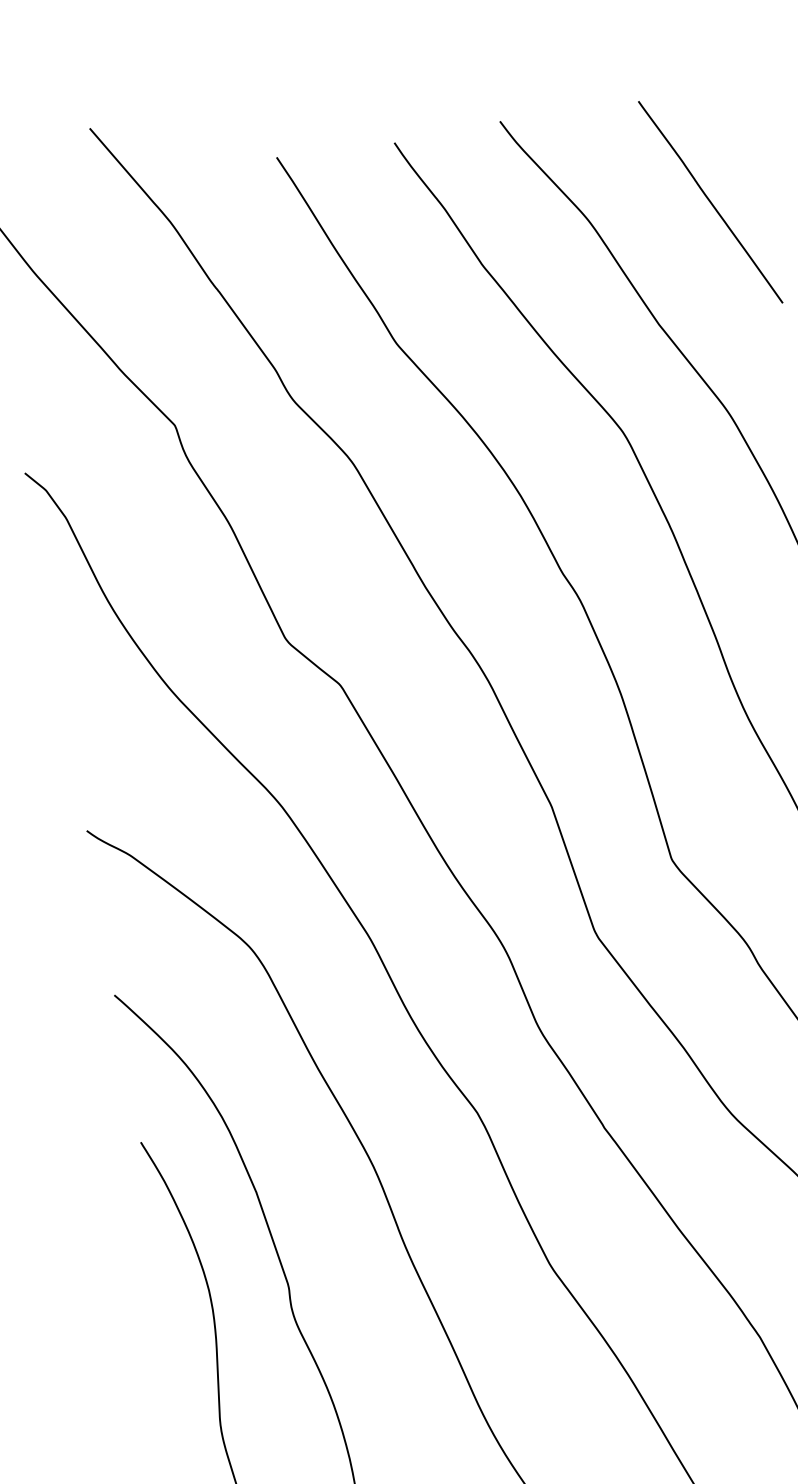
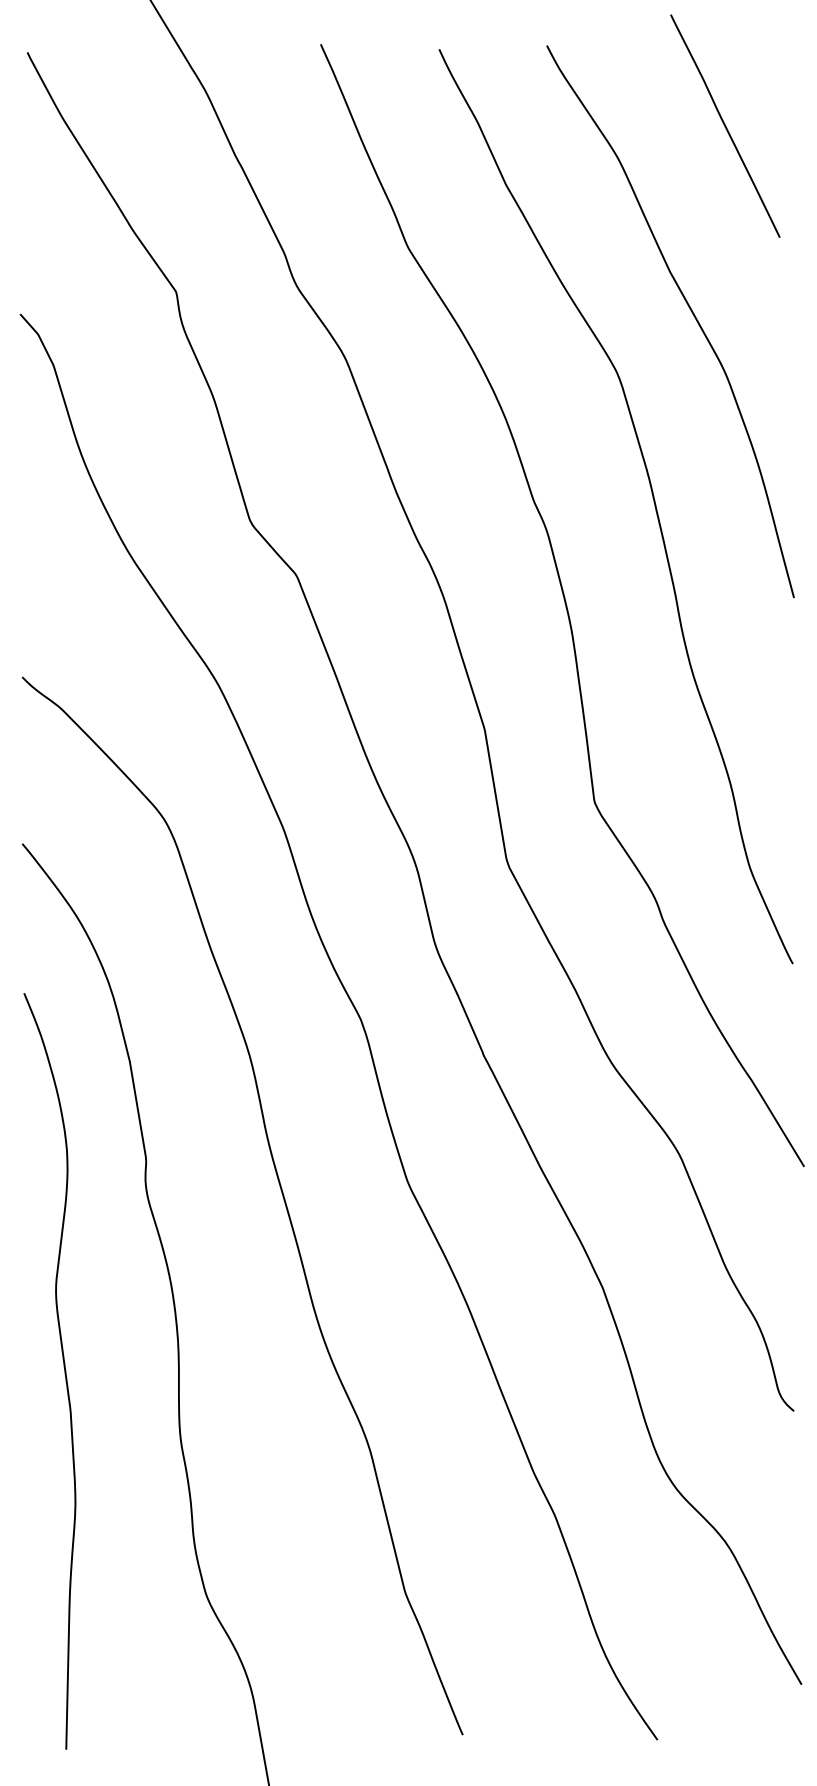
line: (710, 201) -> (725, 125), moved

